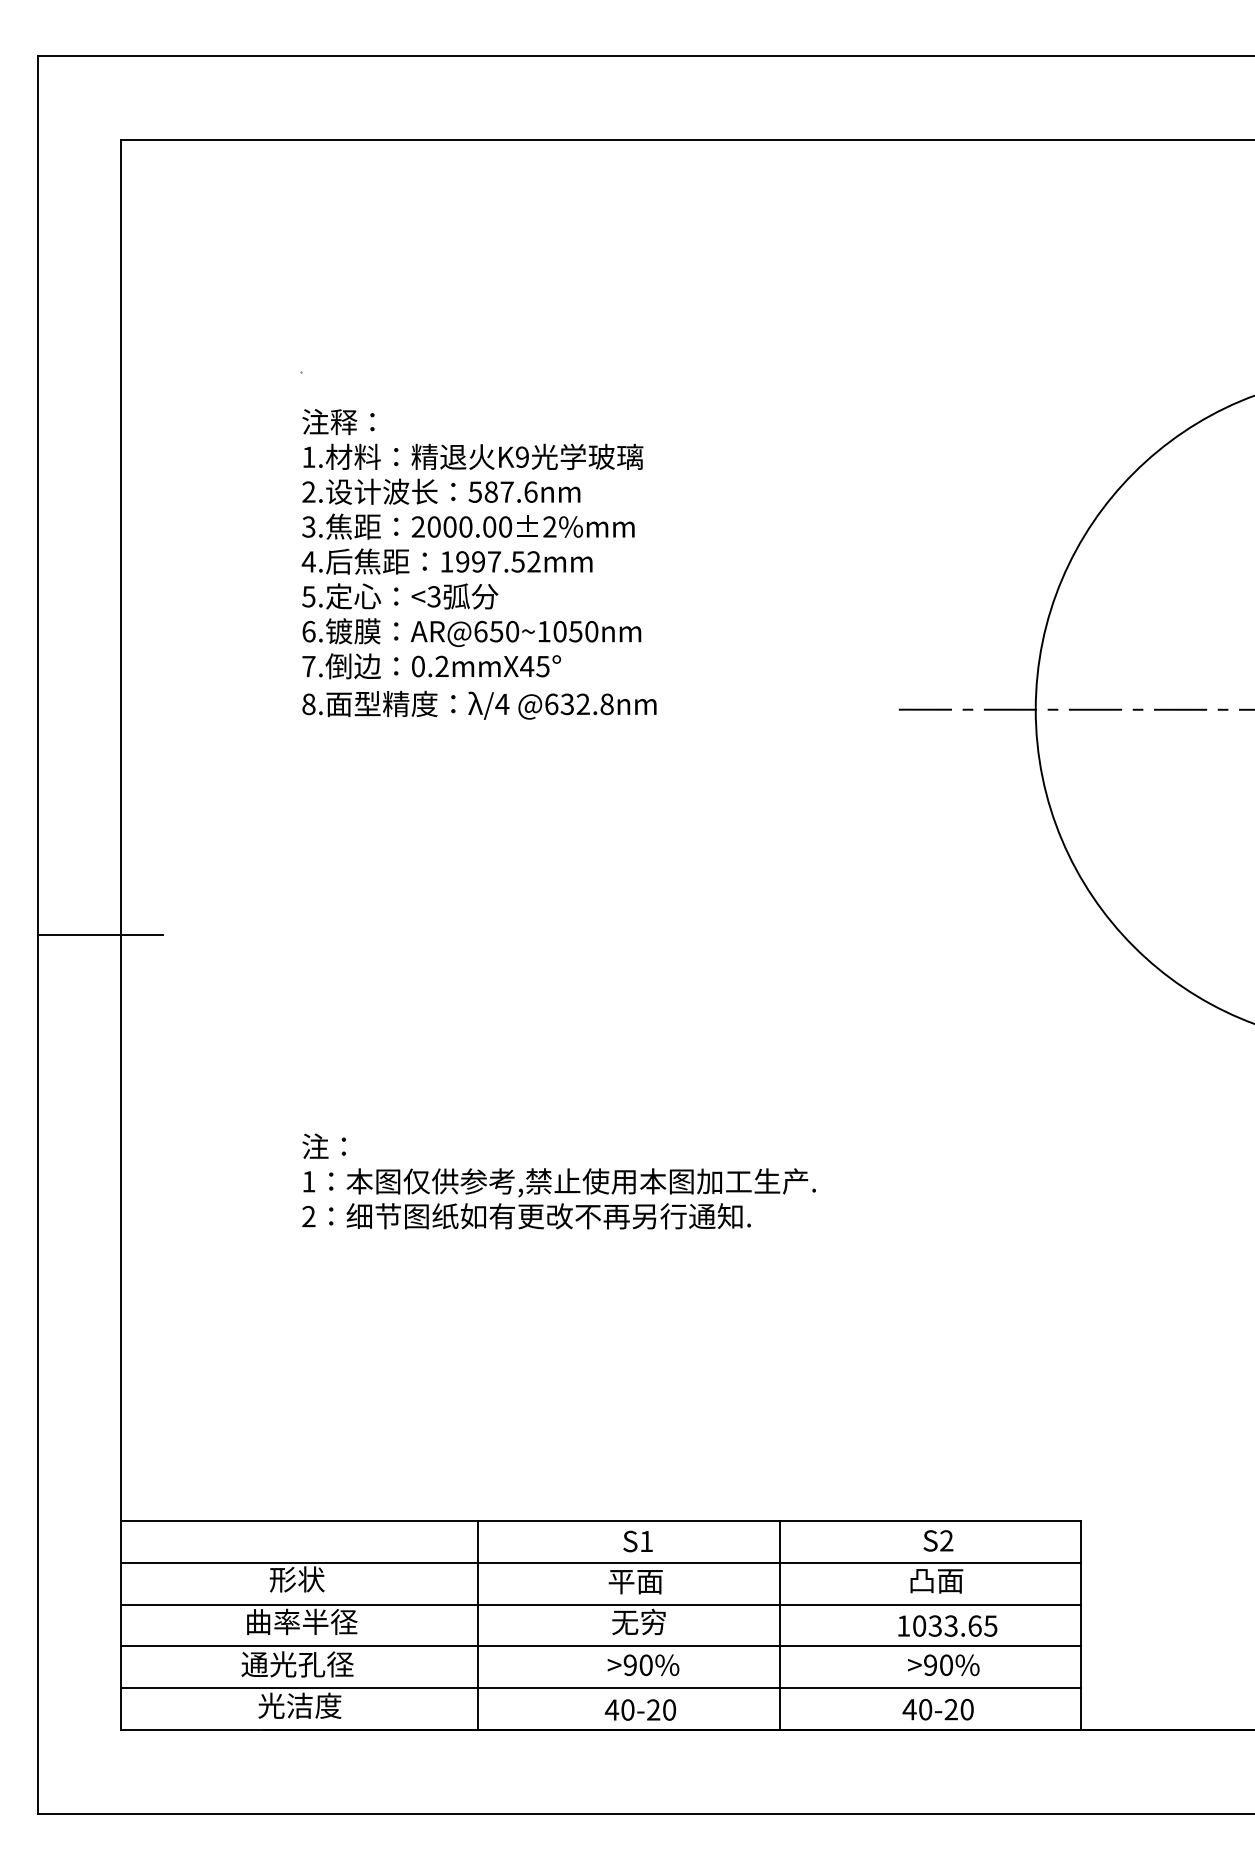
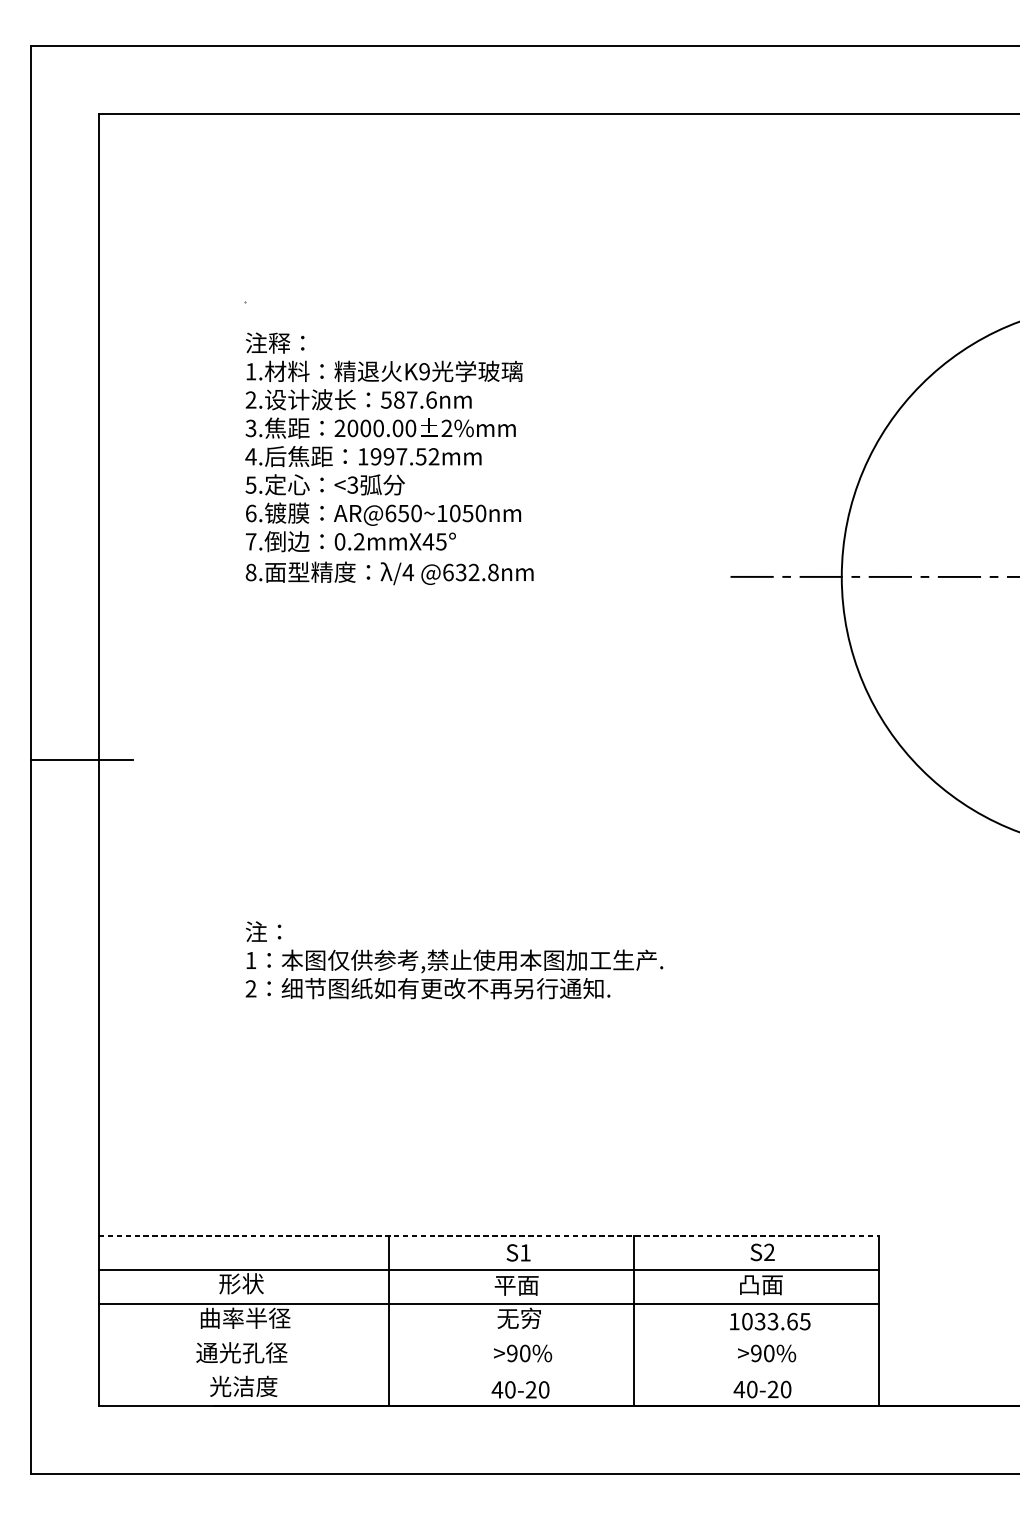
line: (601, 1520) -> (488, 1235), solid -> dashed
line: (601, 1646) -> (488, 1338), removed
line: (601, 1688) -> (488, 1372), removed

